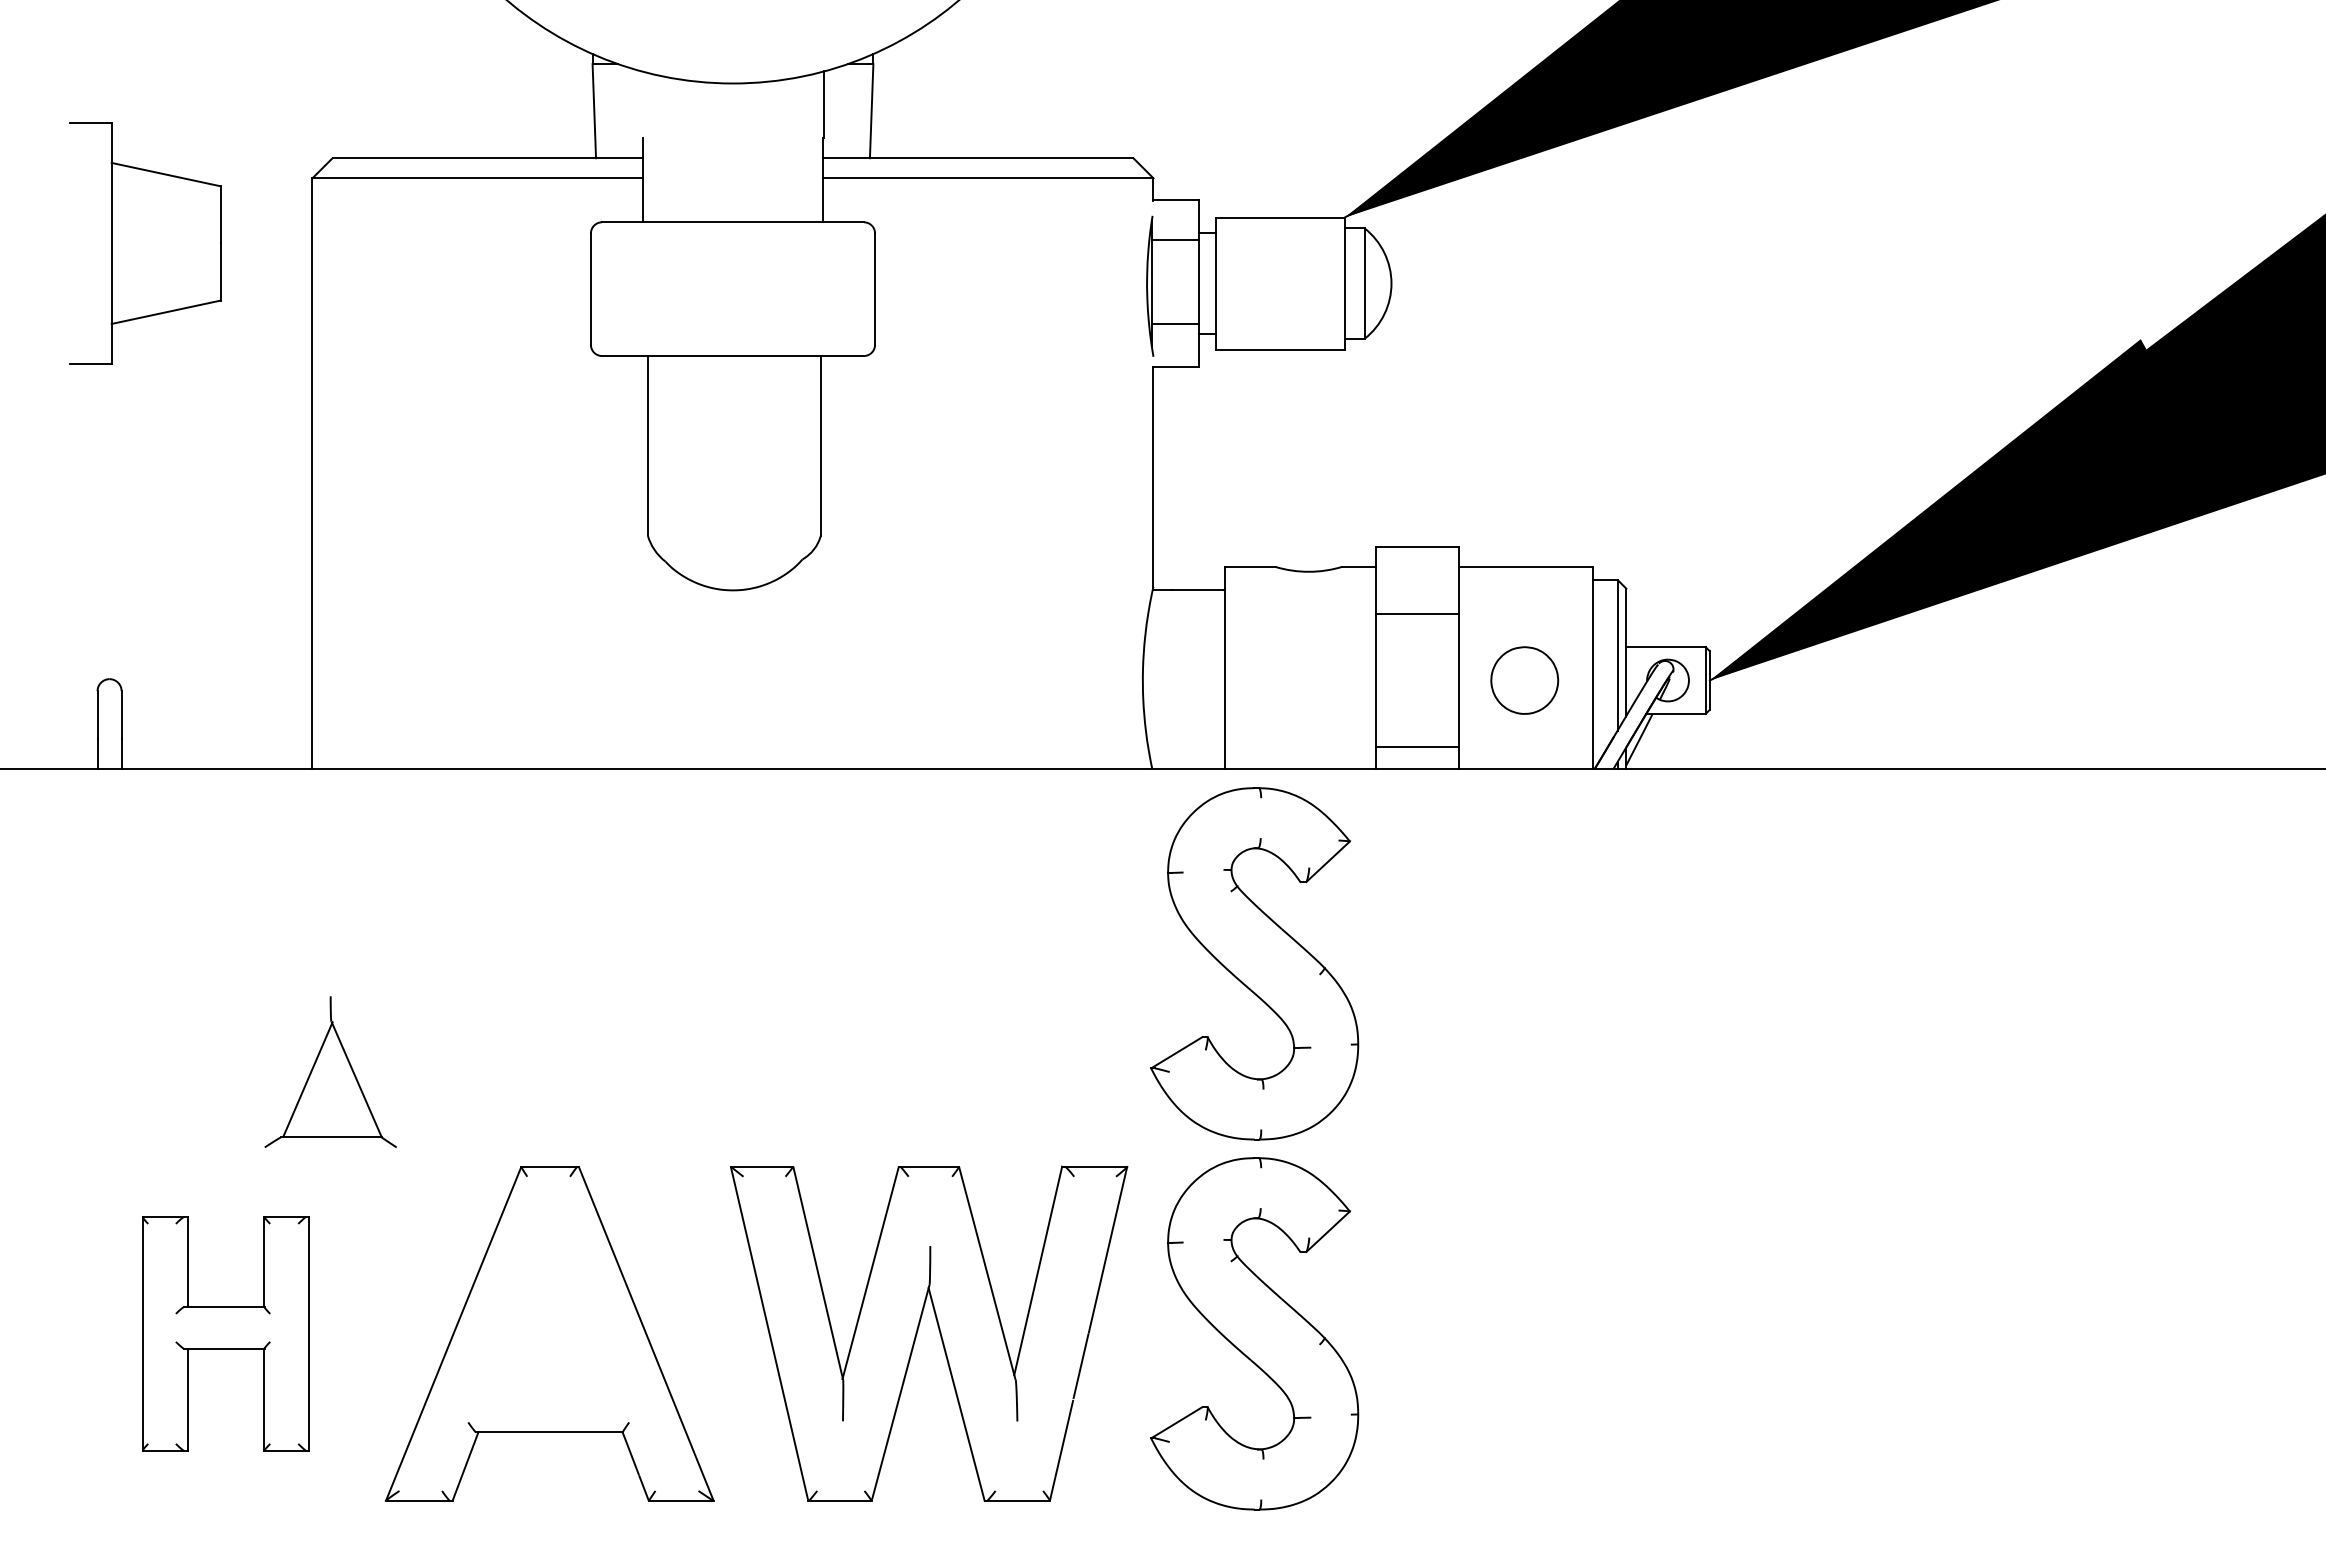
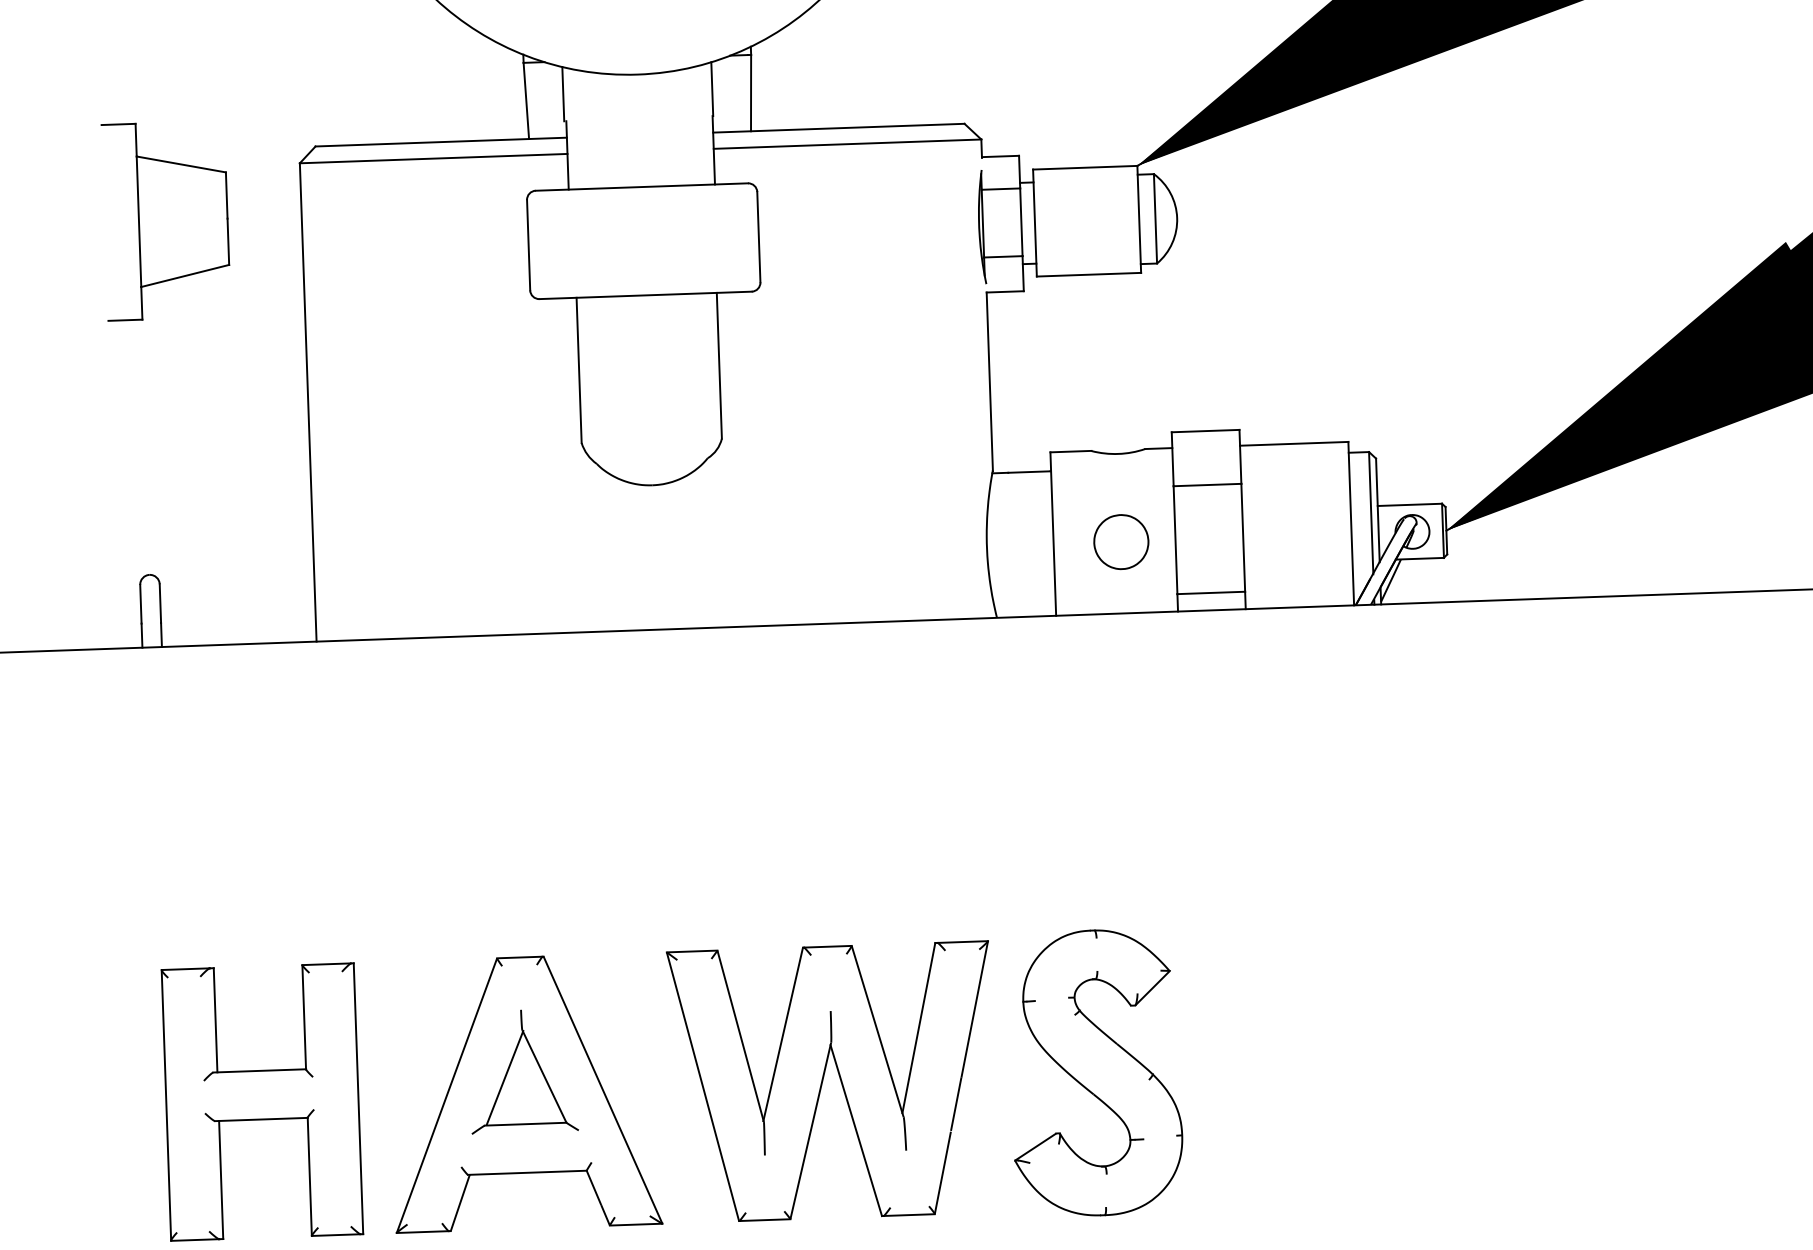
line: (640, 103) -> (563, 93), added
part: (1524, 680) -> (1121, 542), moved
part: (1254, 963) -> (1085, 772), removed
part: (330, 1071) -> (523, 1070), moved
part: (225, 1333) -> (262, 1101), size x1.43

